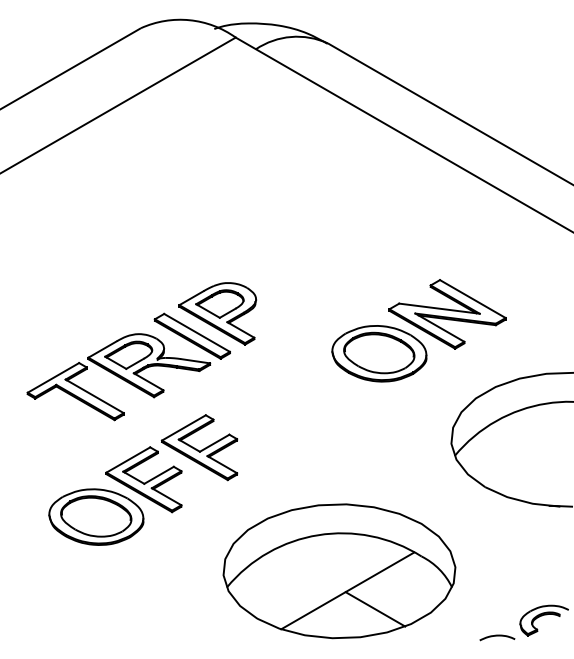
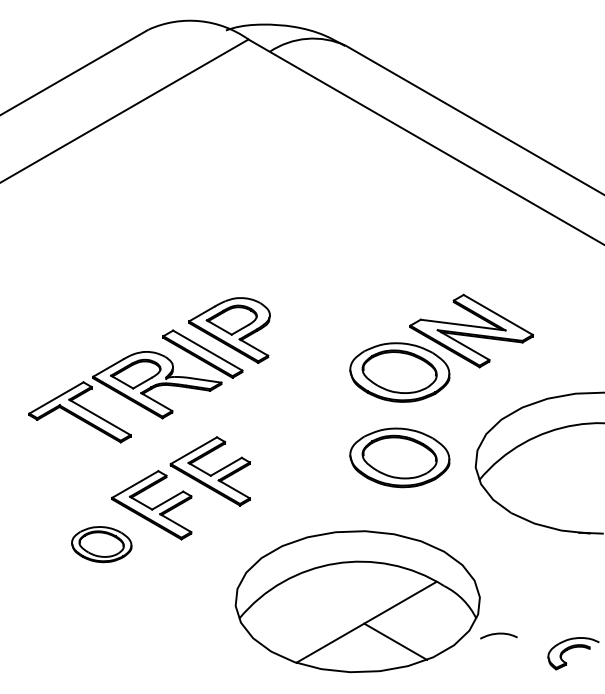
part: (379, 434) -> (399, 457), added
part: (96, 516) -> (101, 543), size x0.6
curve: (497, 636) -> (498, 634), moved

